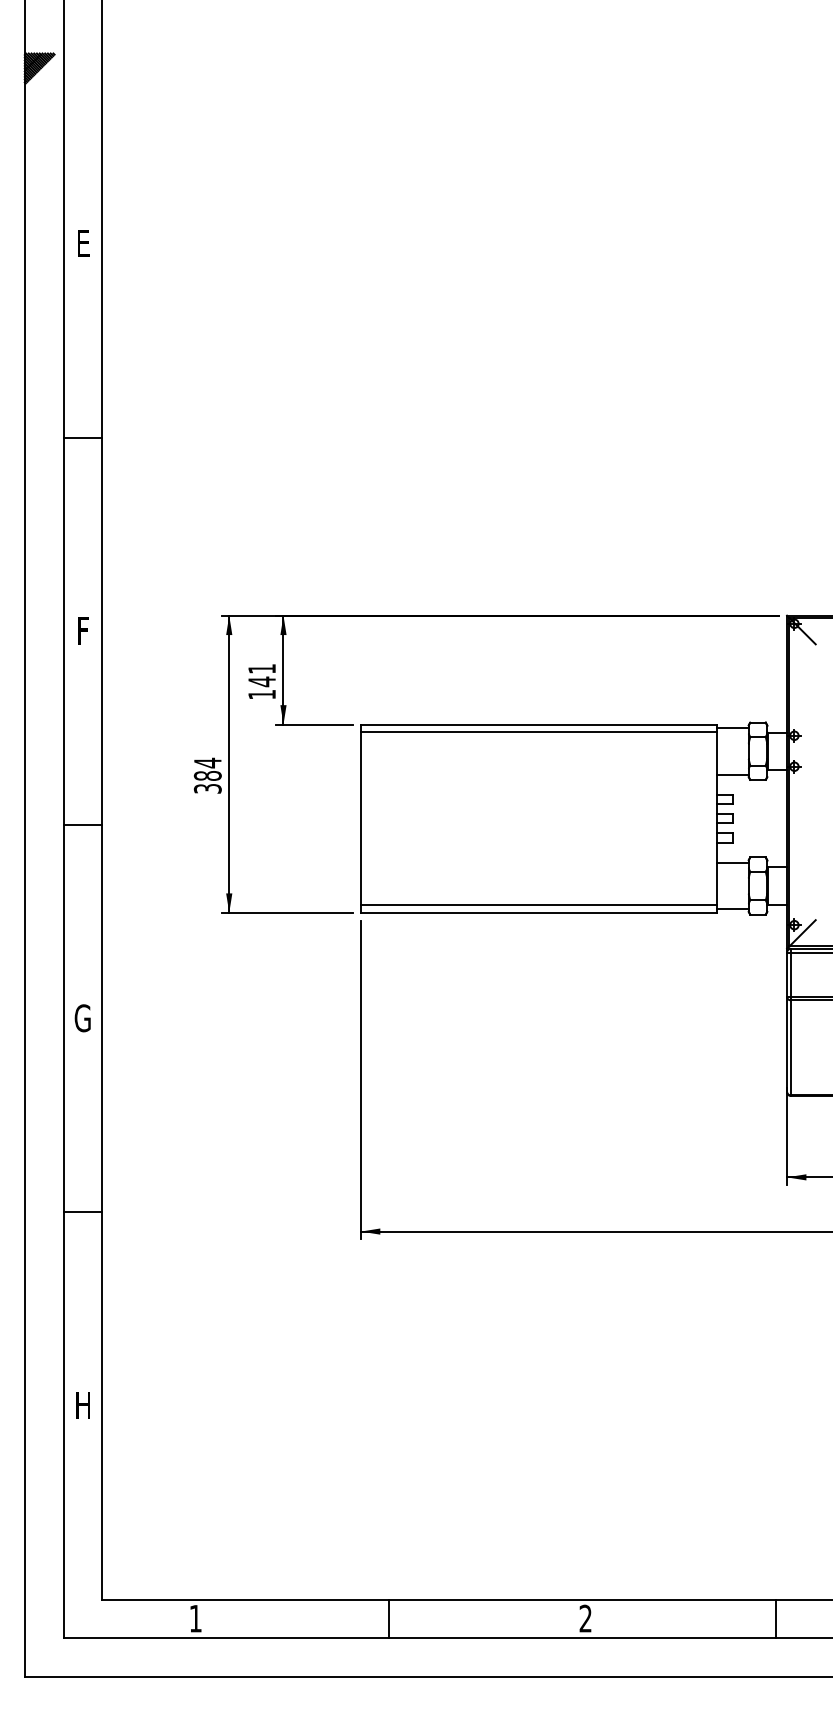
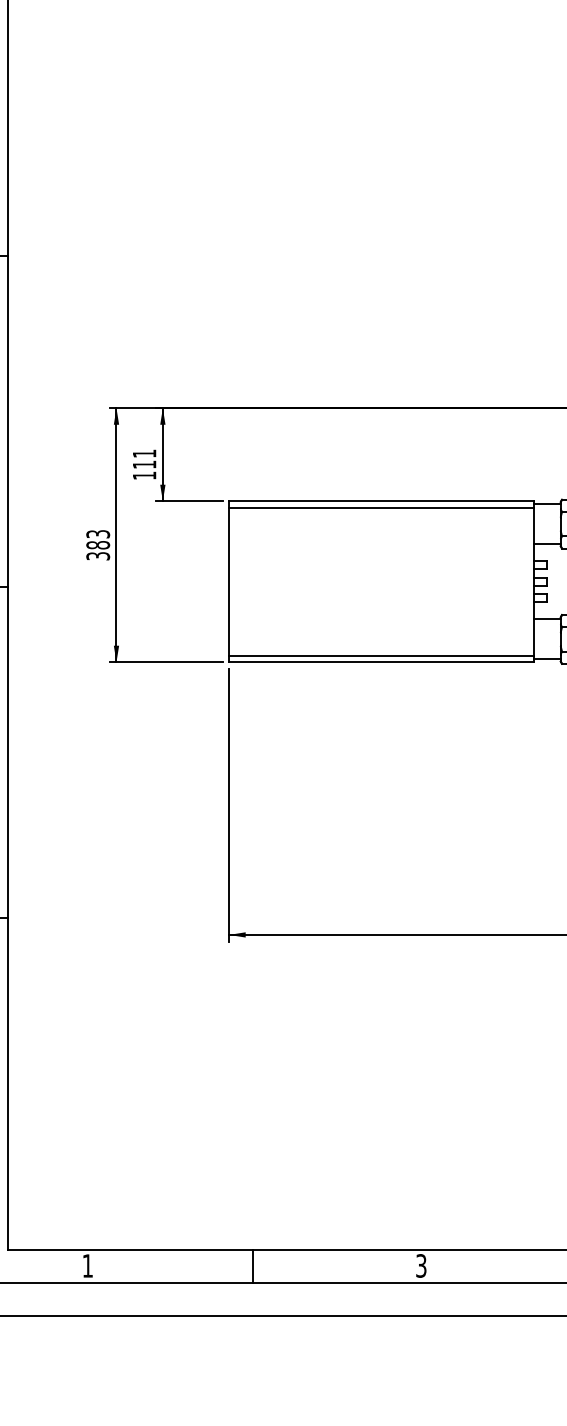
text: (261, 681) -> (144, 464), 141 -> 111
text: (207, 762) -> (97, 533), 384 -> 383
text: (585, 1618) -> (421, 1265), 2 -> 3

